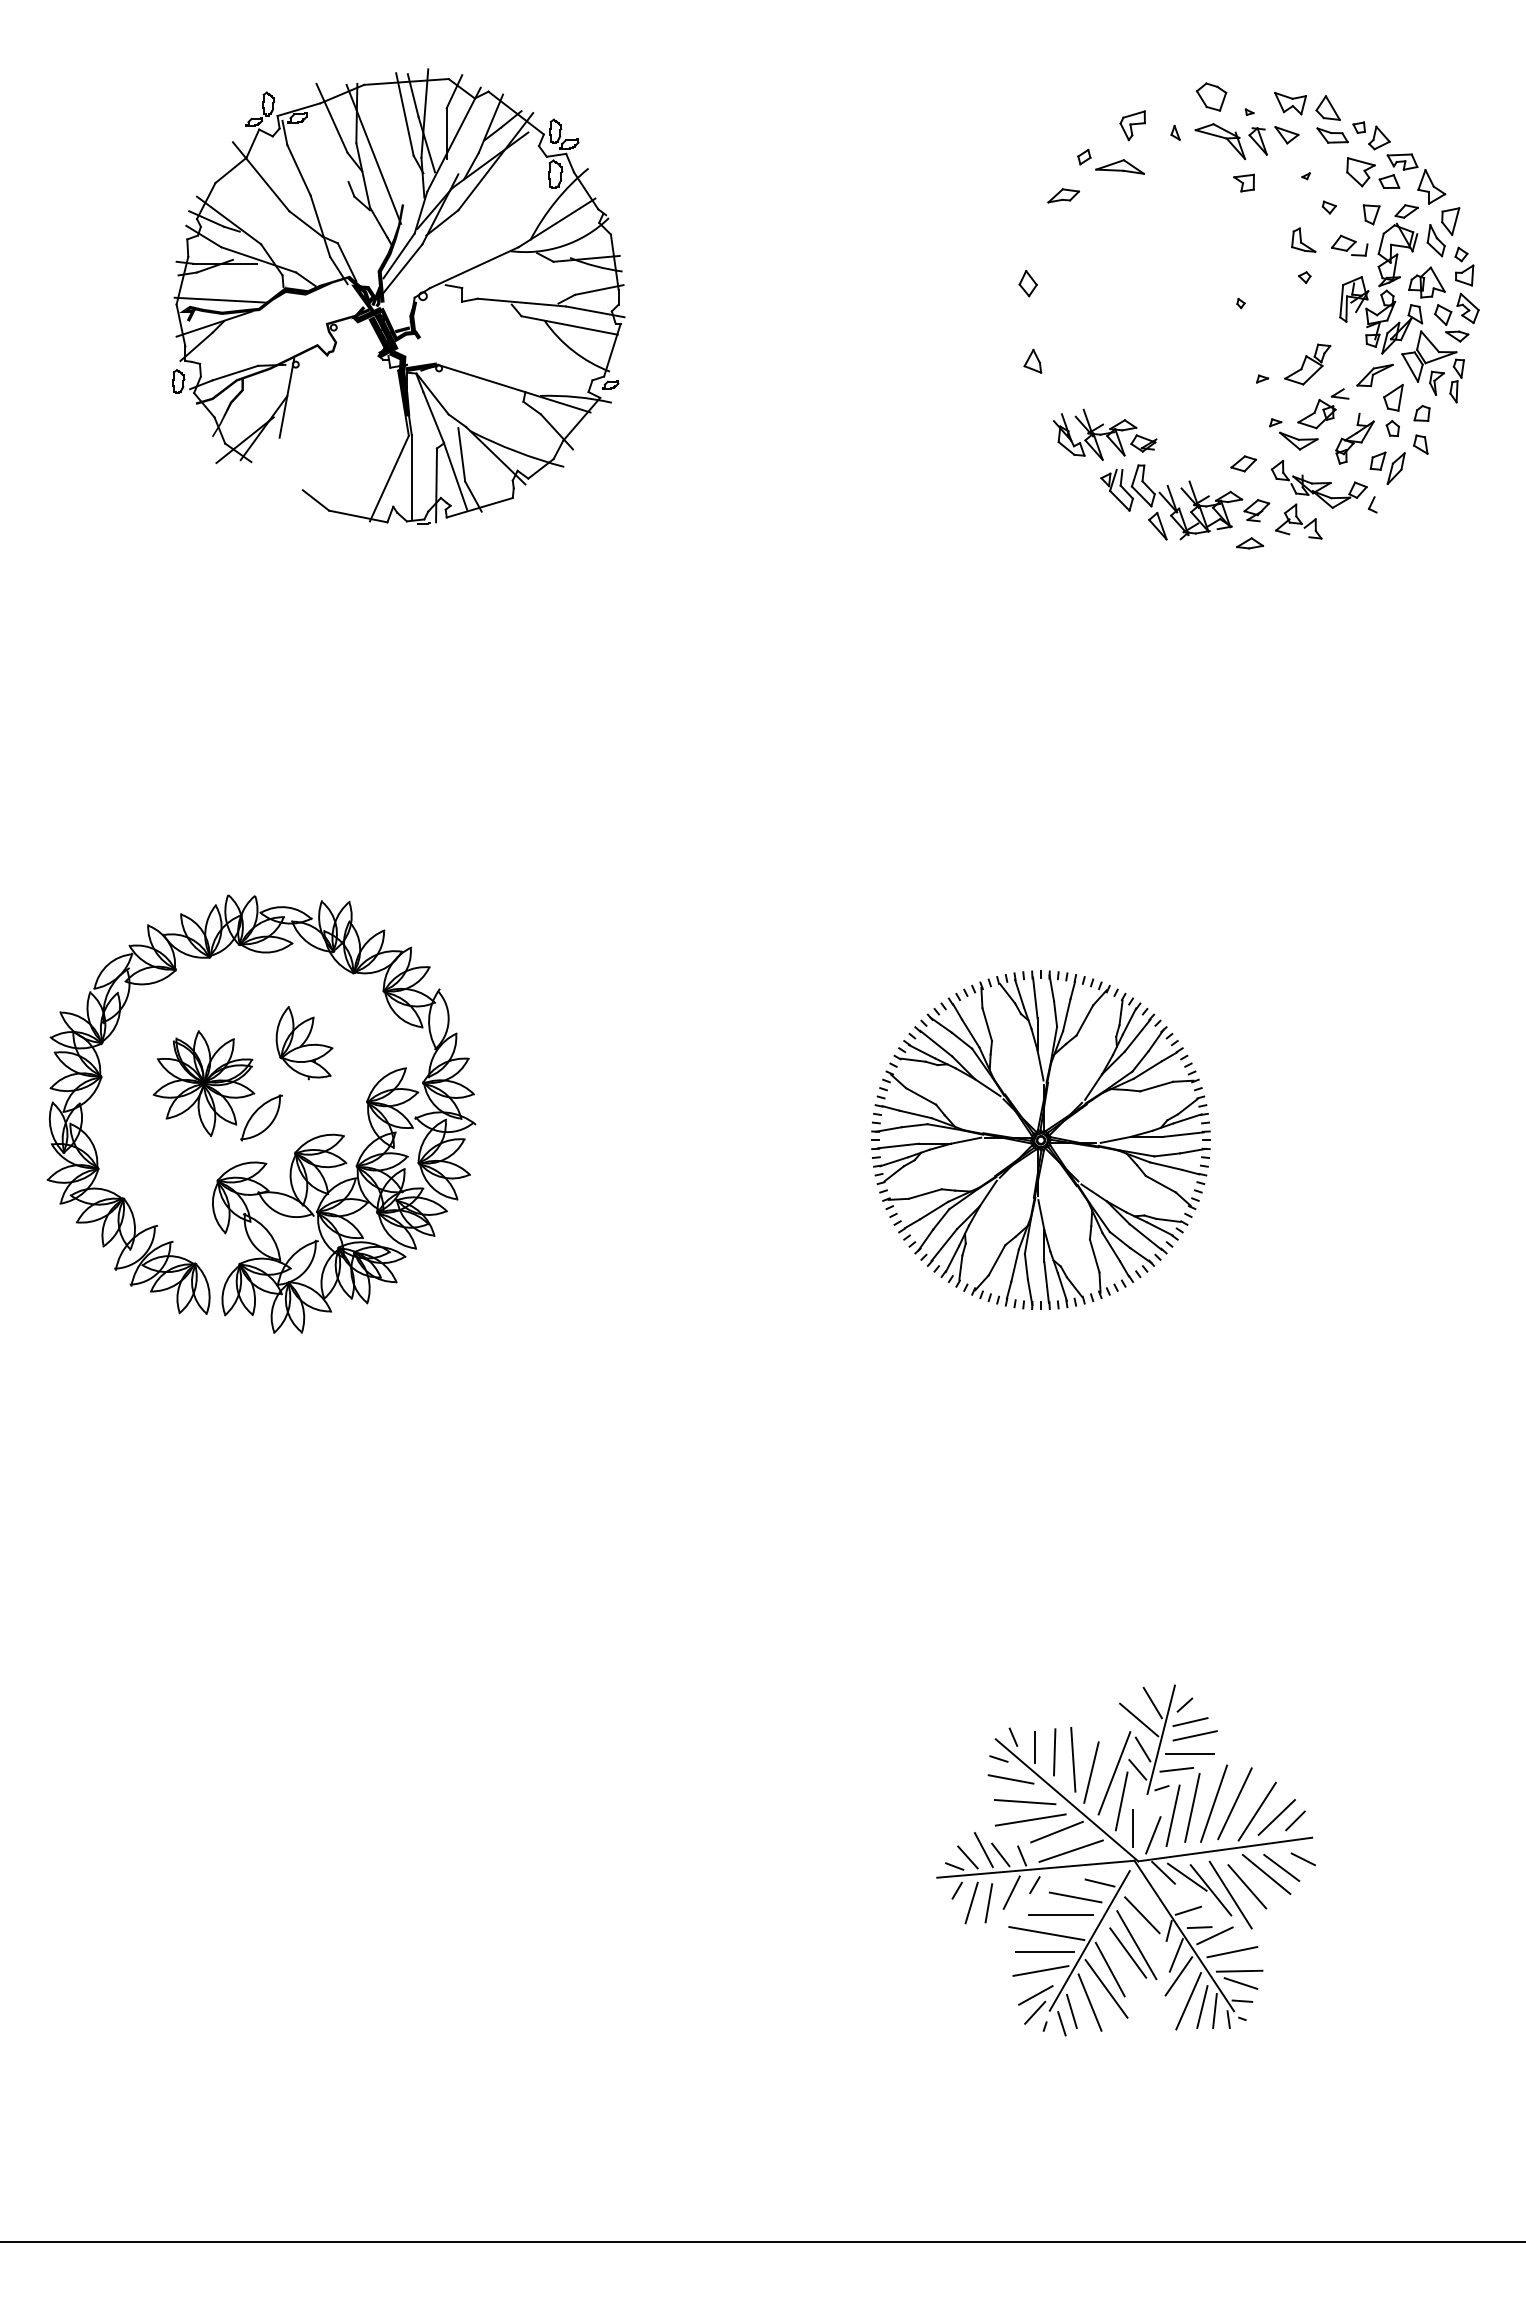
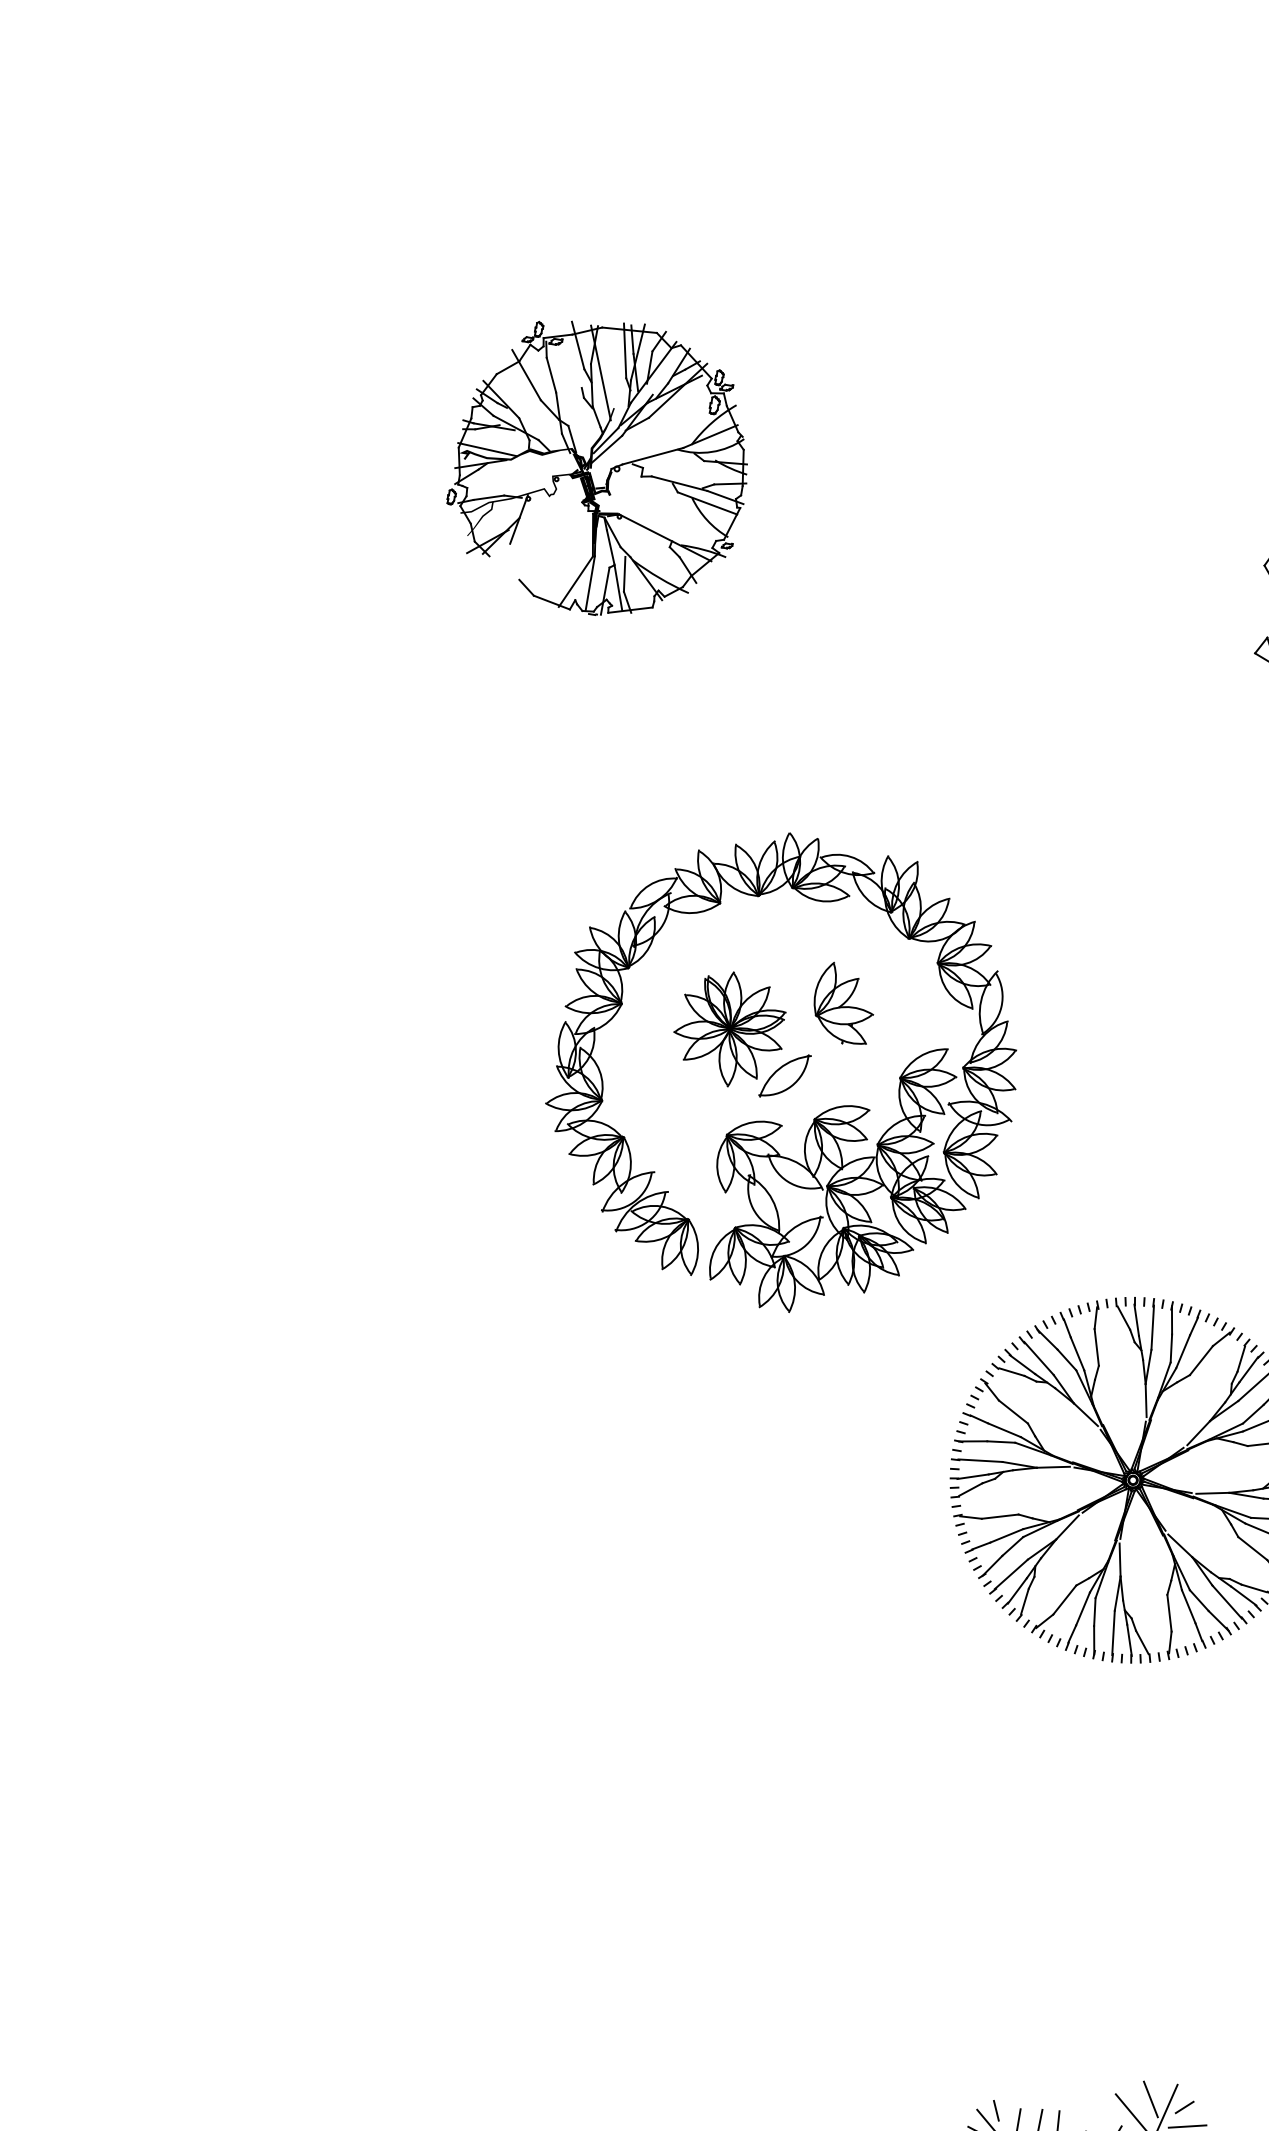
part: (398, 296) -> (601, 466), size x0.6
part: (261, 1113) -> (785, 1071), moved

